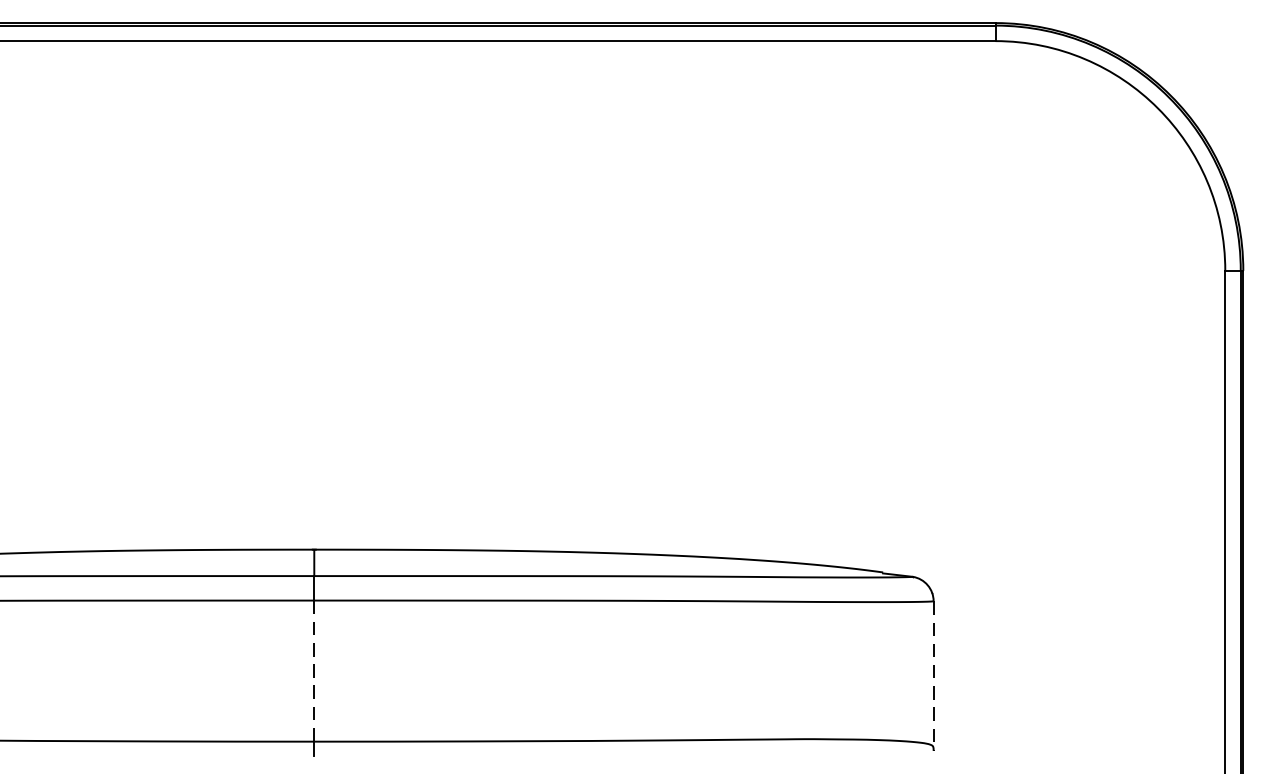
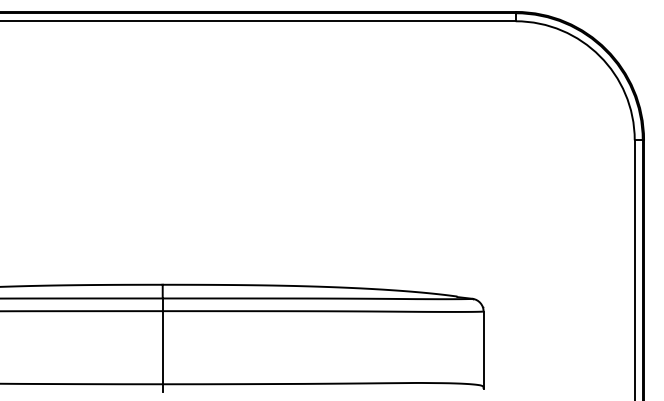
line: (313, 670) -> (162, 347), dashed -> solid
line: (933, 676) -> (483, 350), dashed -> solid

